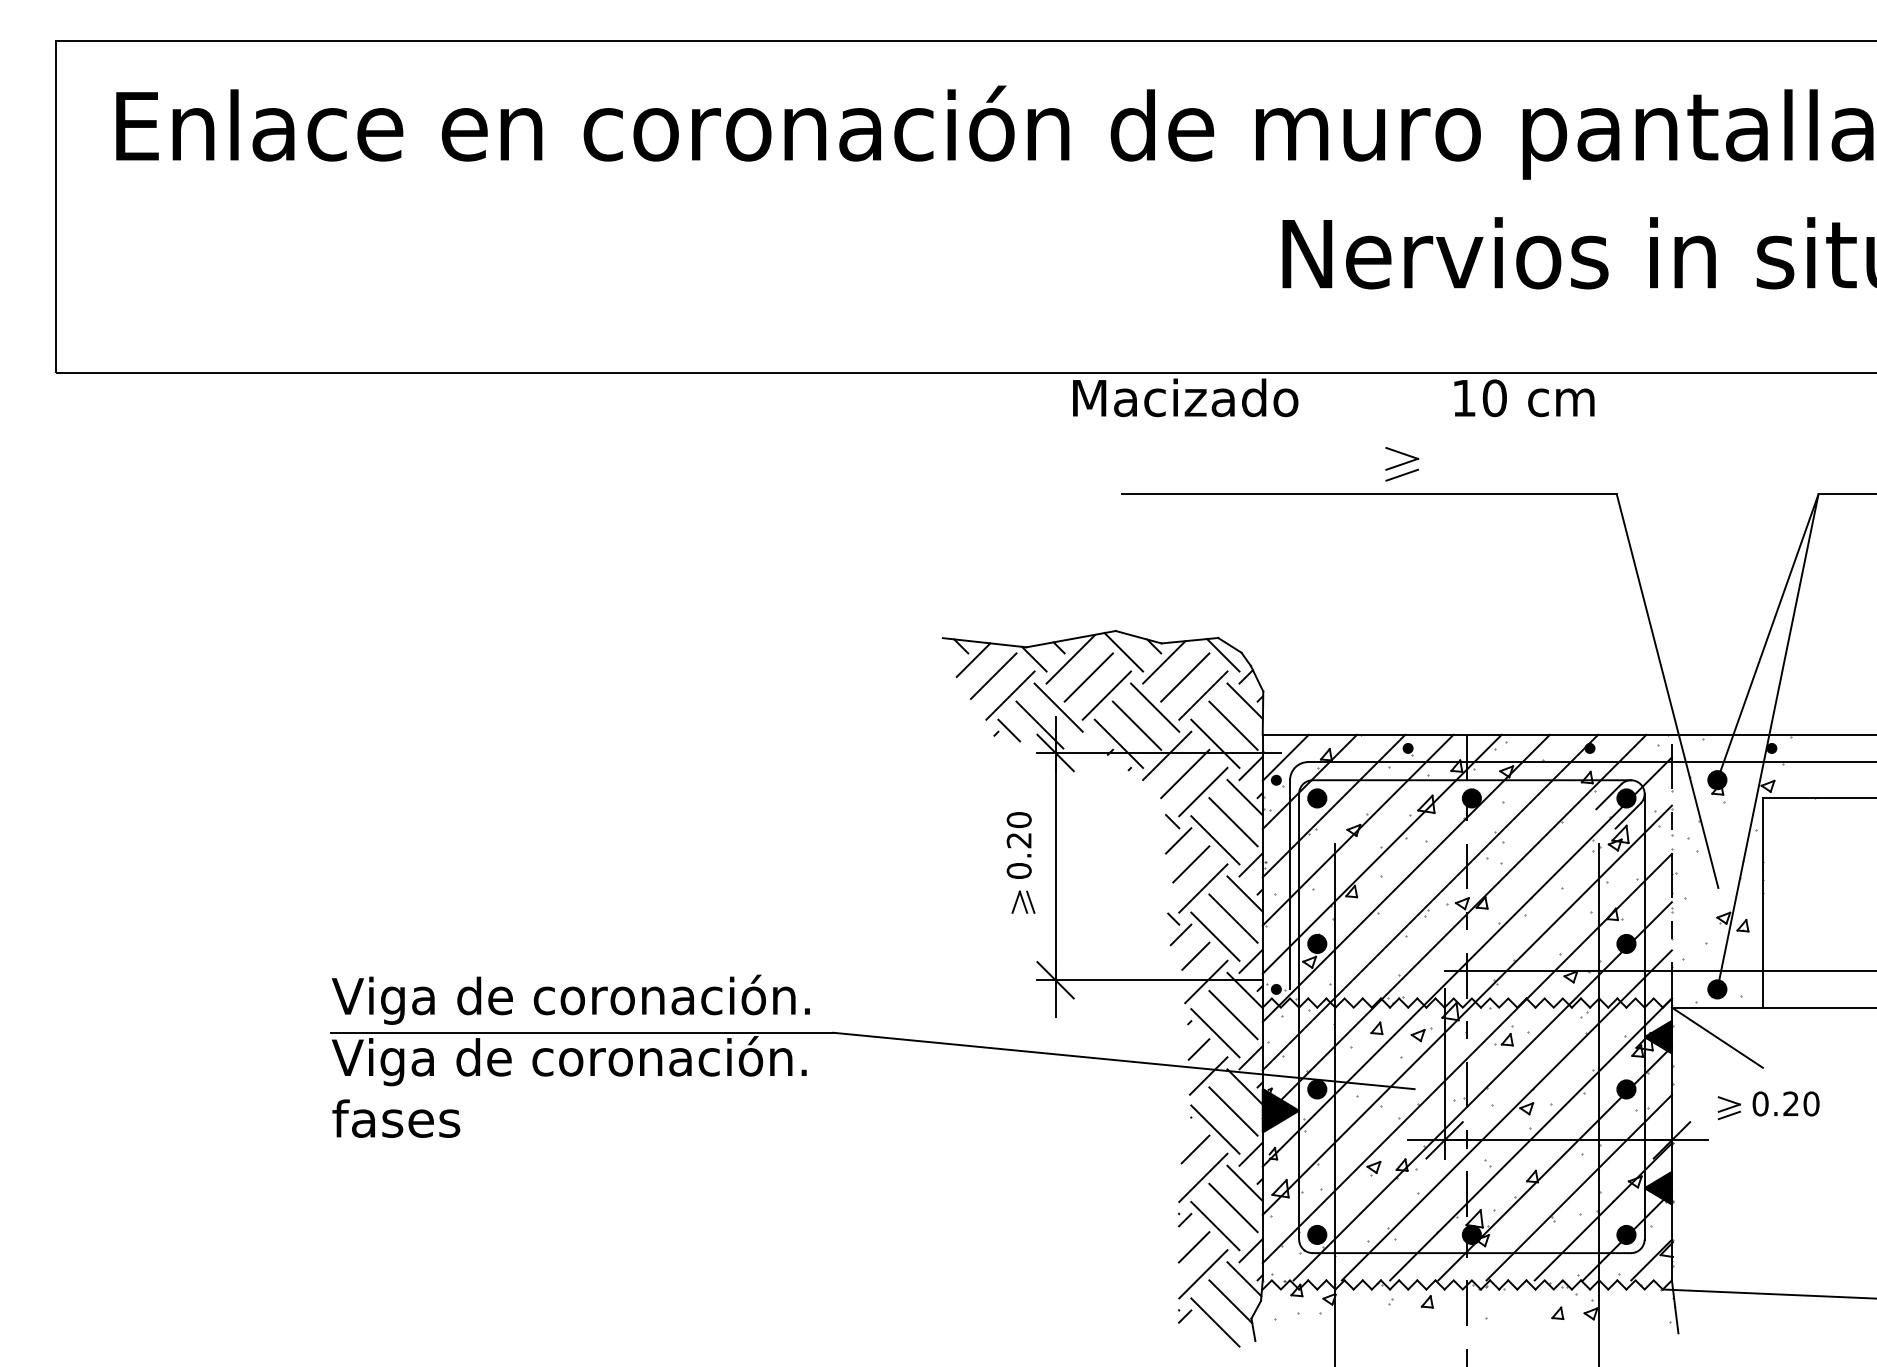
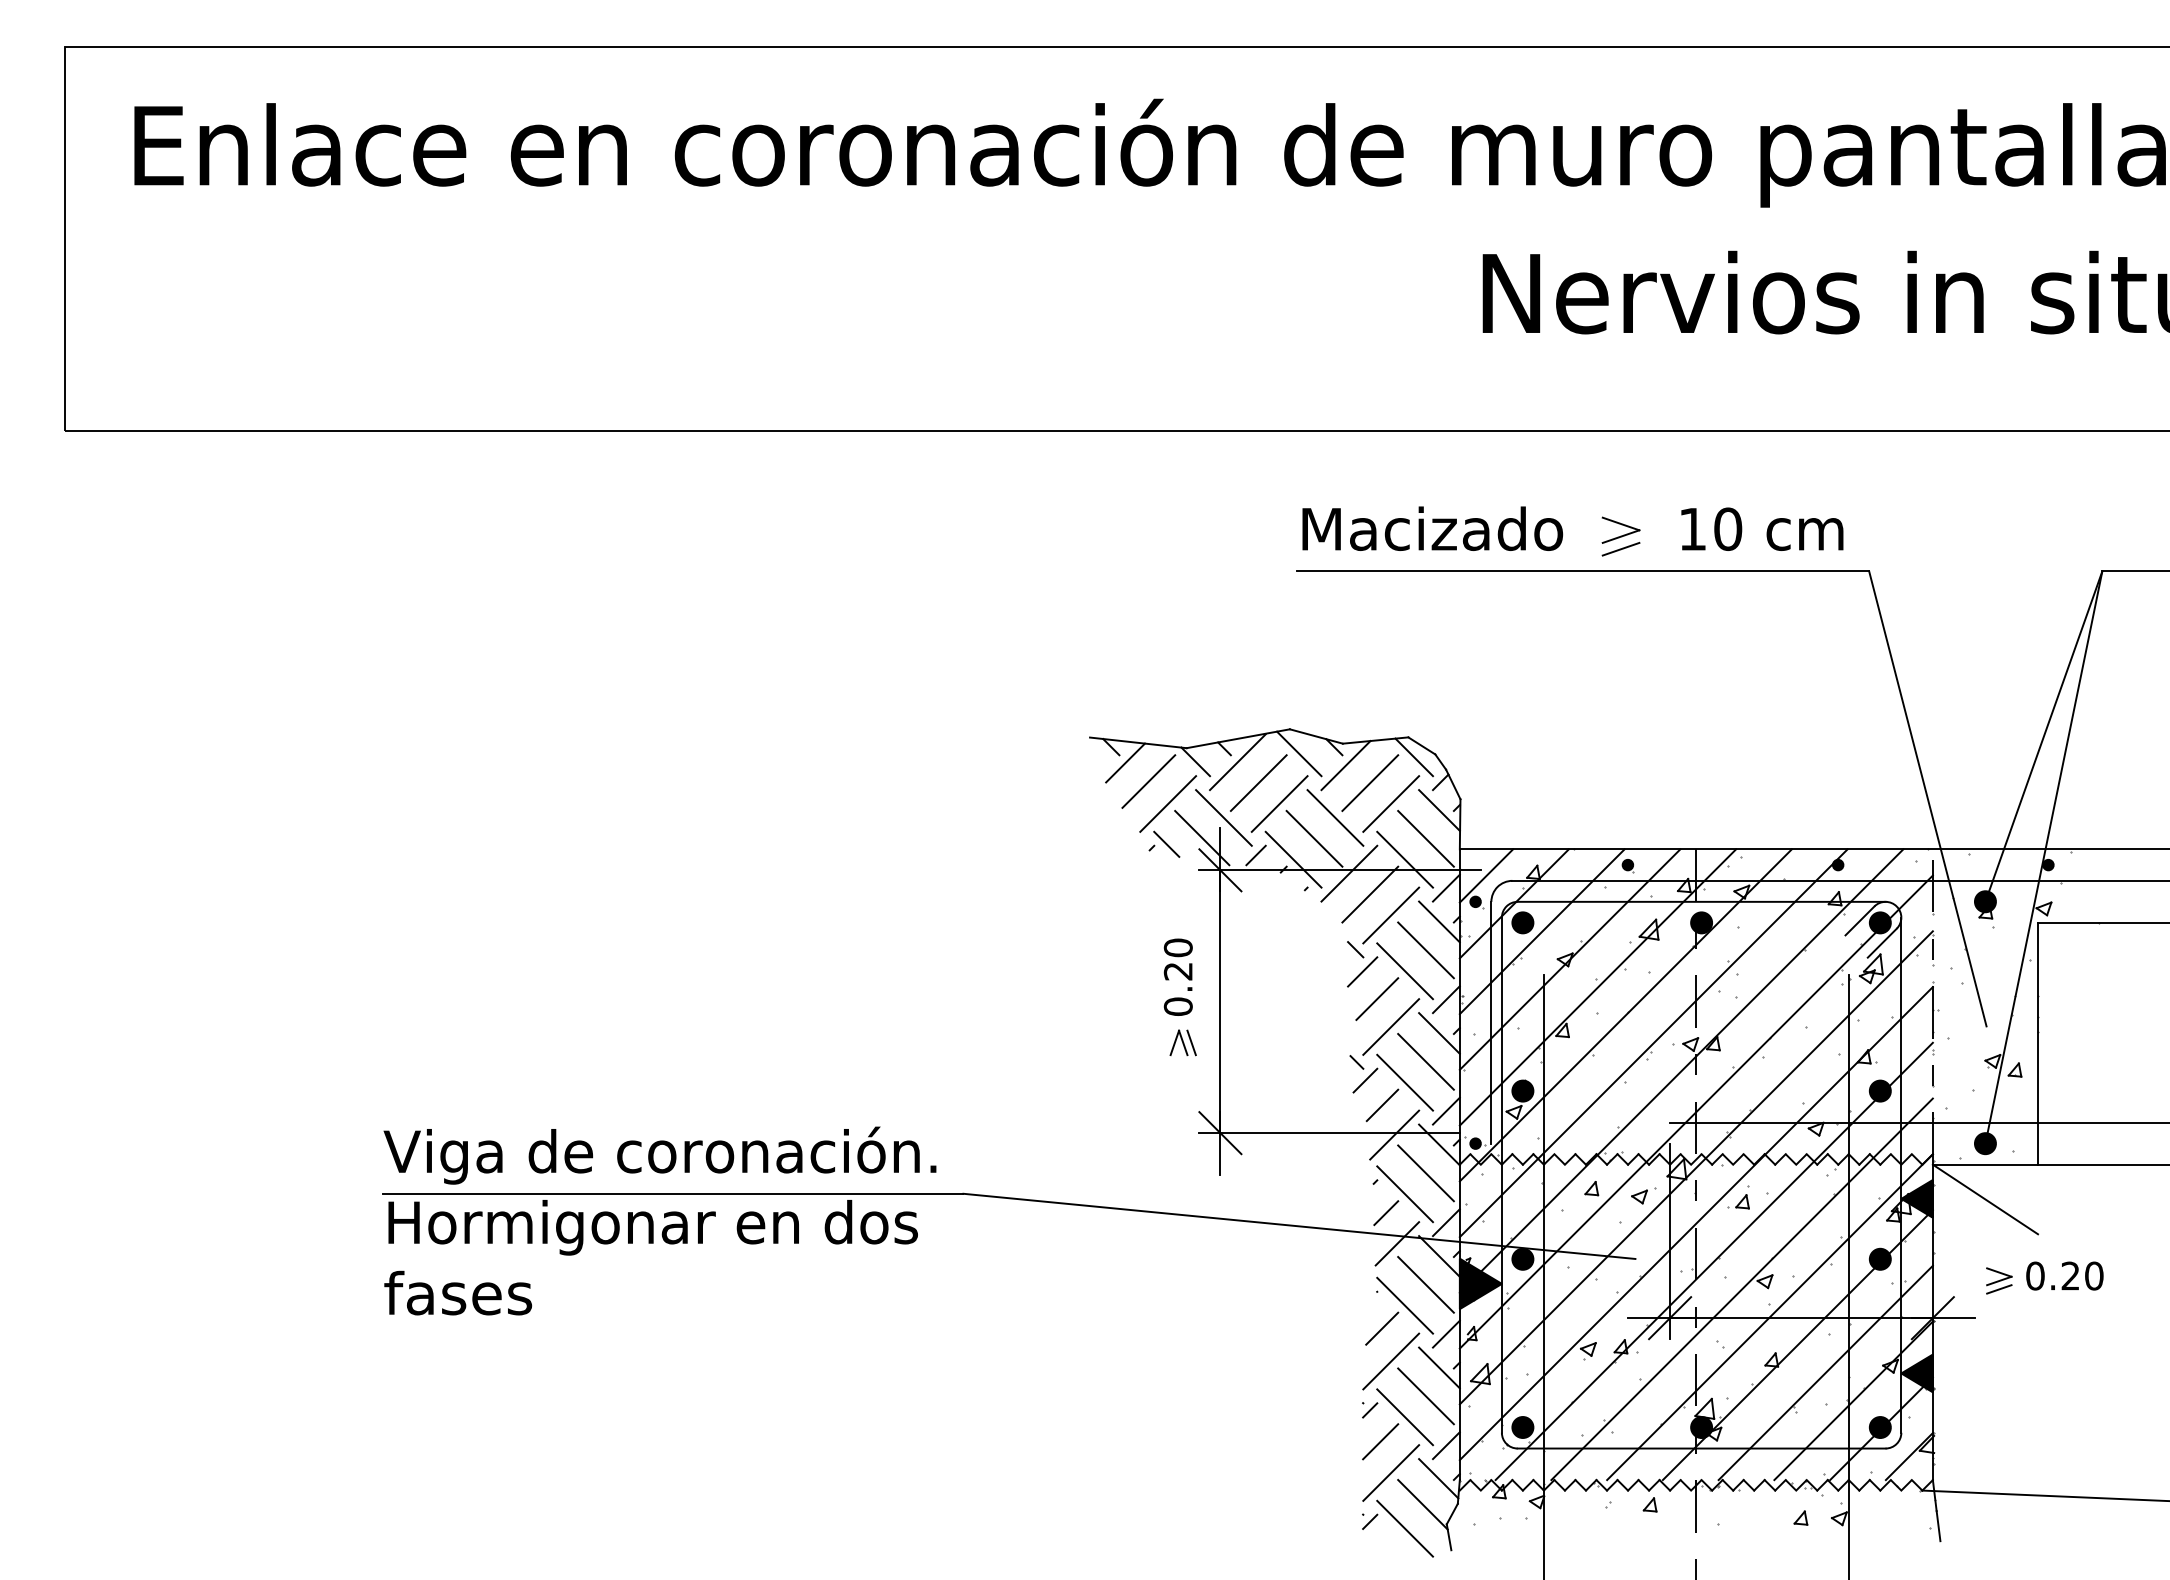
text: (1185, 397) -> (1432, 528), moved
text: (1524, 397) -> (1762, 528), moved
line: (1085, 740) -> (1255, 855), added
text: (568, 1061) -> (657, 1226), Viga de coronación. -> Hormigonar en dos

